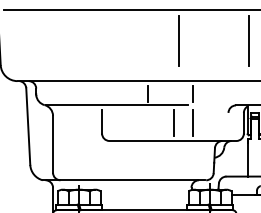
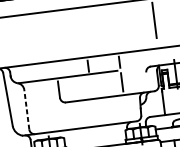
line: (178, 40) -> (105, 26), removed
line: (173, 122) -> (108, 83), removed
line: (53, 143) -> (27, 109), solid -> dashed

